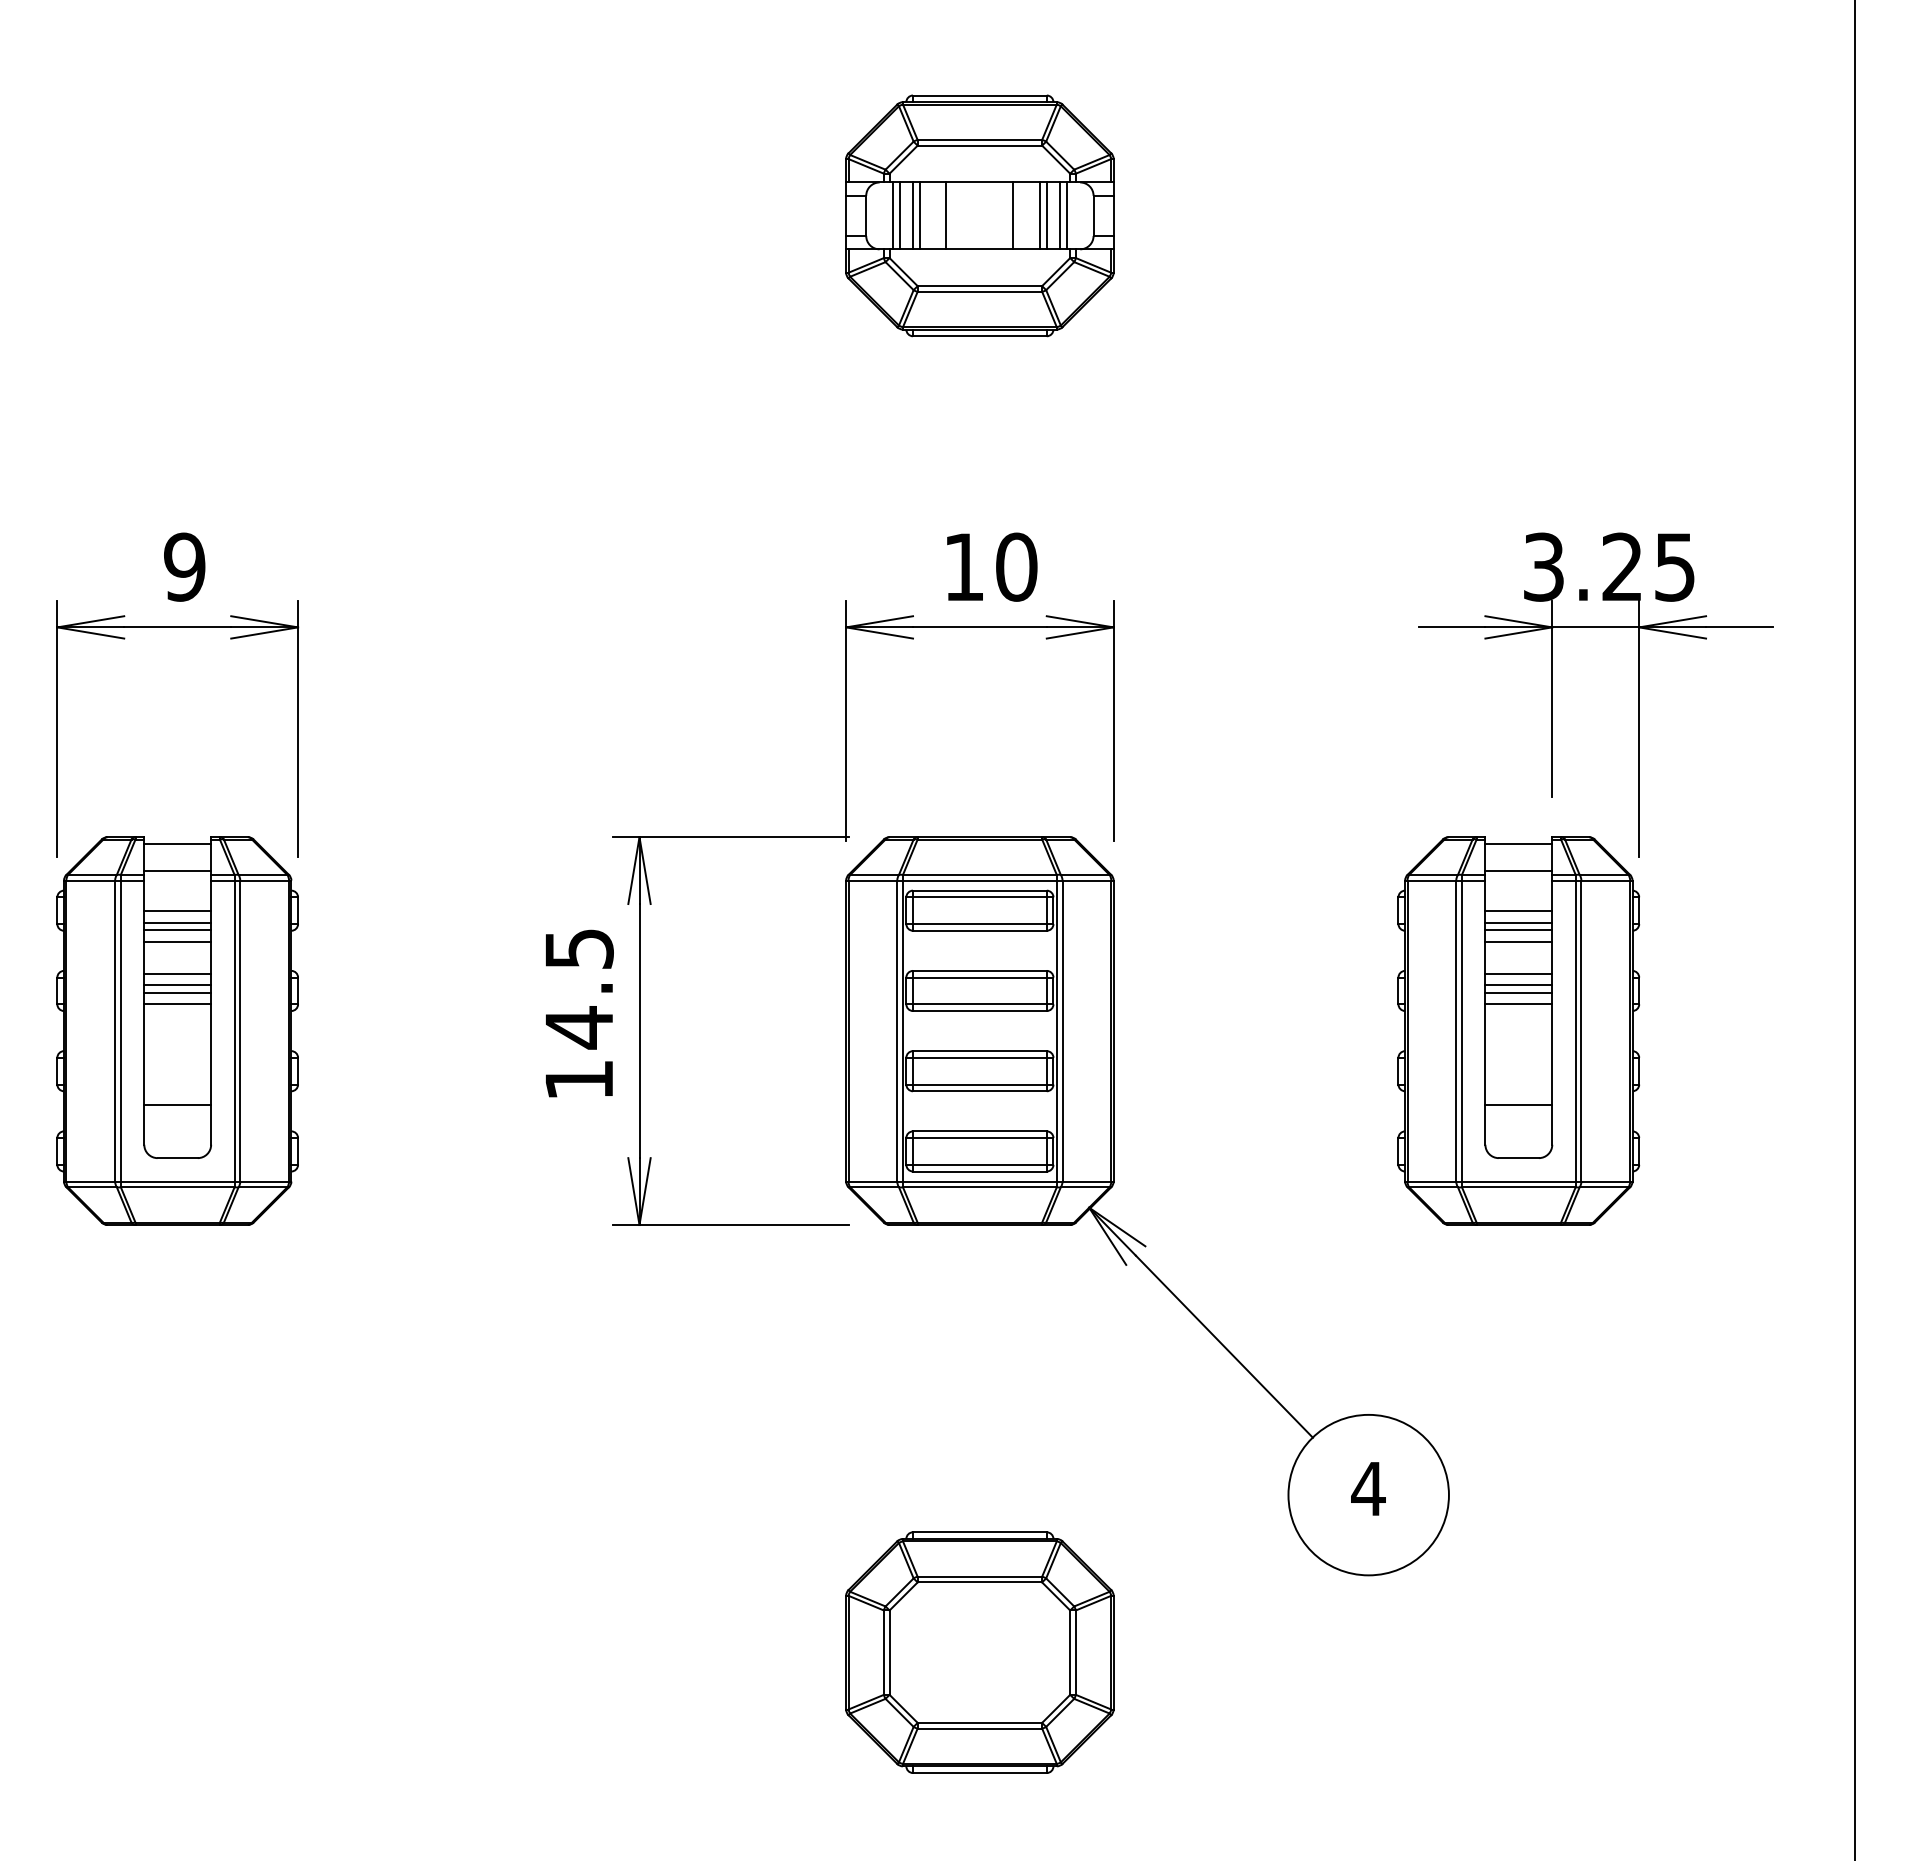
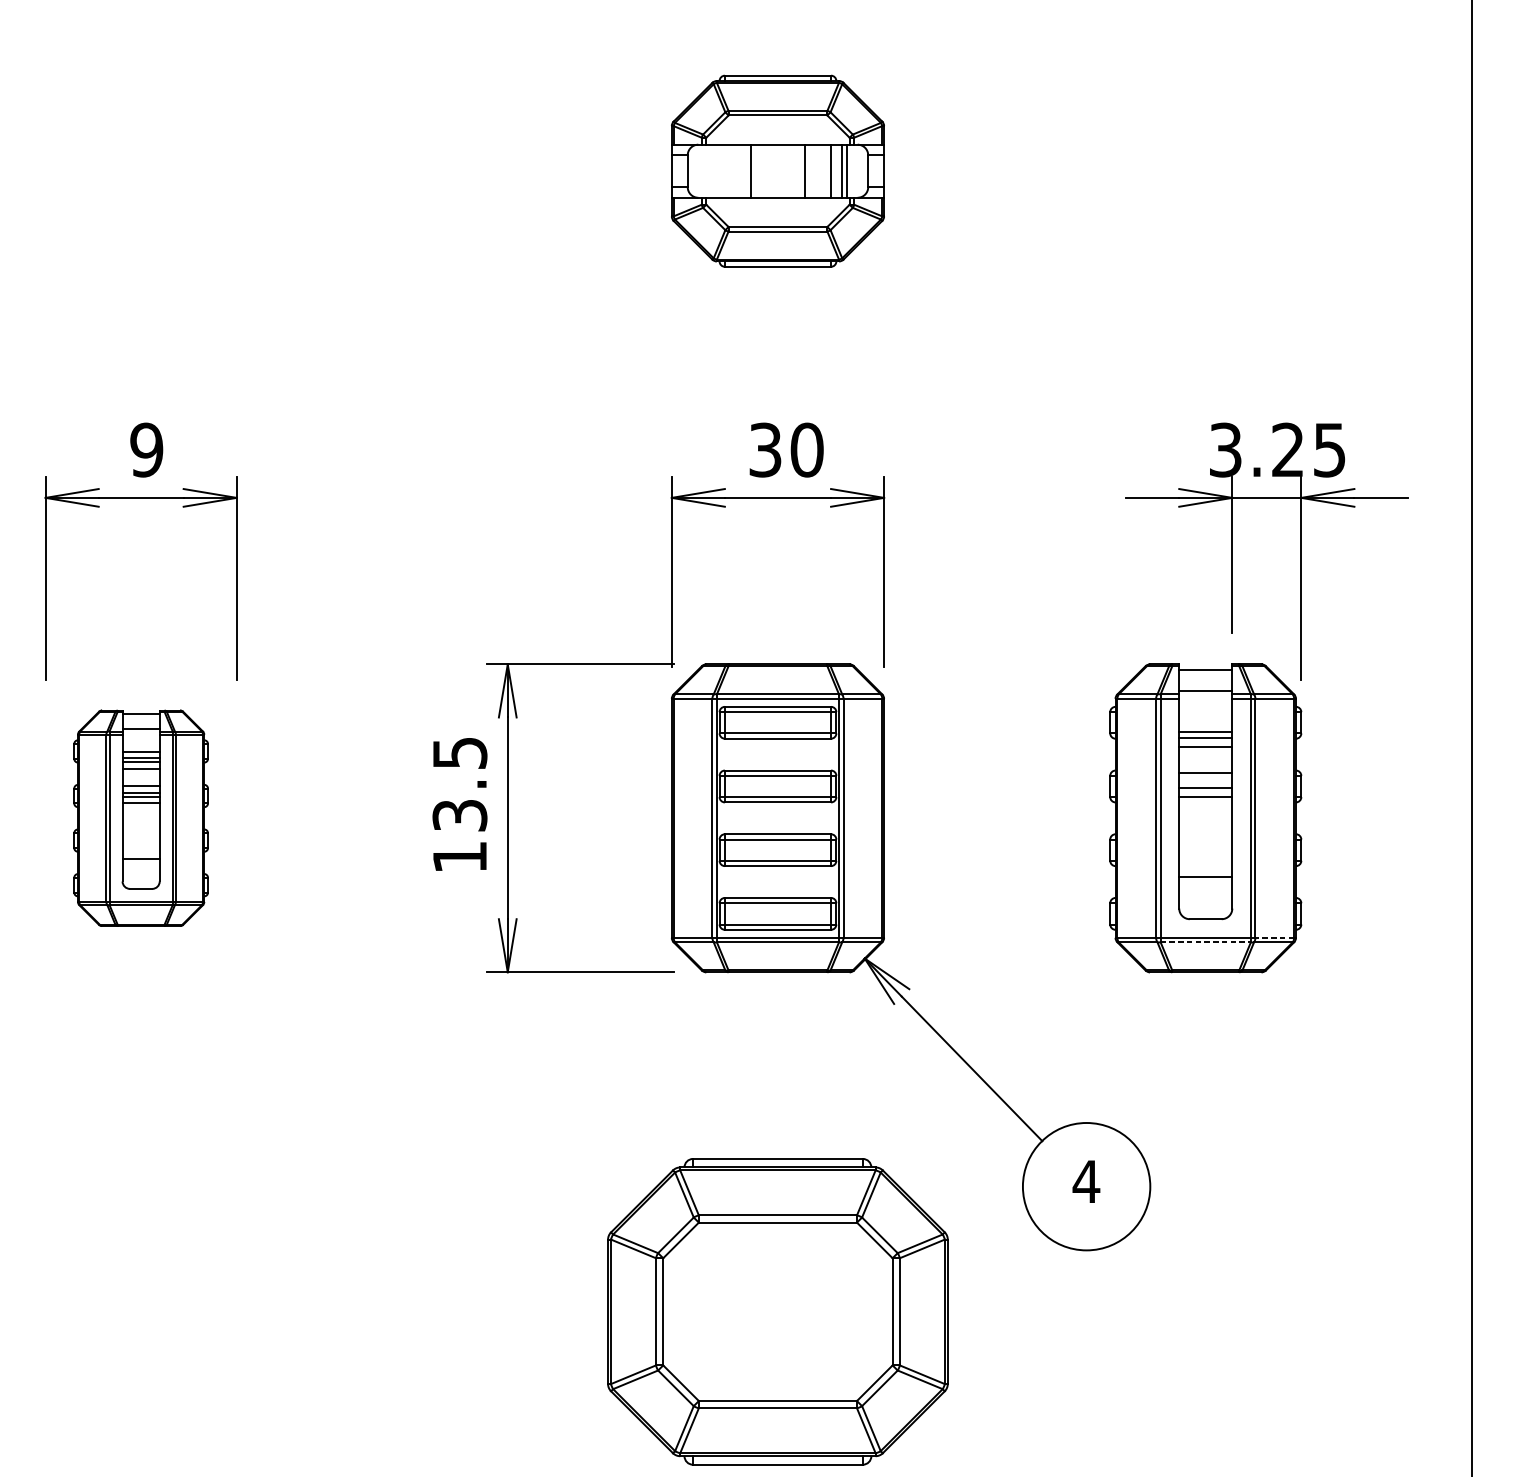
line: (892, 215) -> (708, 170), removed
line: (899, 215) -> (714, 170), removed
line: (912, 215) -> (724, 170), removed
line: (919, 215) -> (730, 170), removed
line: (1040, 215) -> (826, 170), removed
text: (963, 566) -> (764, 449), 10 -> 30
line: (1518, 910) -> (1205, 722), removed
line: (1518, 985) -> (1205, 782), removed
text: (578, 1027) -> (459, 815), 14.5 -> 13.5
part: (177, 1030) -> (141, 817), size x0.7
line: (1605, 1181) -> (1274, 937), solid -> dashed
line: (1518, 1187) -> (1205, 942), solid -> dashed
part: (979, 1652) -> (777, 1311), size x1.6

